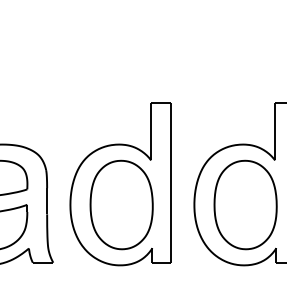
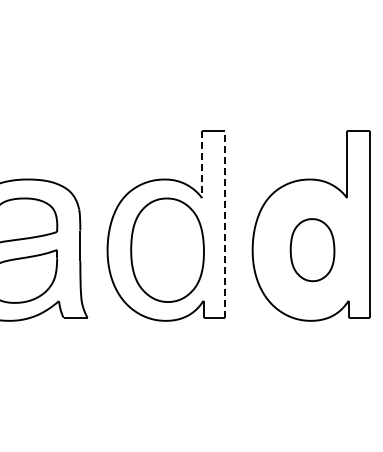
line: (151, 132) -> (202, 165), solid -> dashed
line: (170, 182) -> (224, 223), solid -> dashed
part: (245, 204) -> (312, 249), size x0.6

